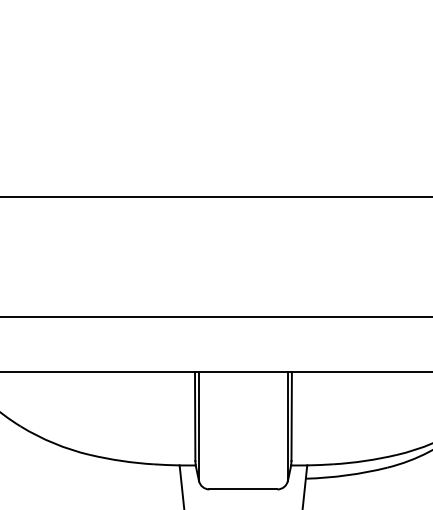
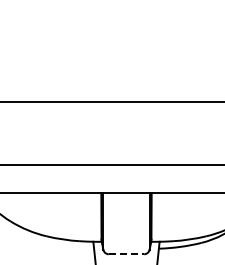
line: (243, 489) -> (126, 254), solid -> dashed

